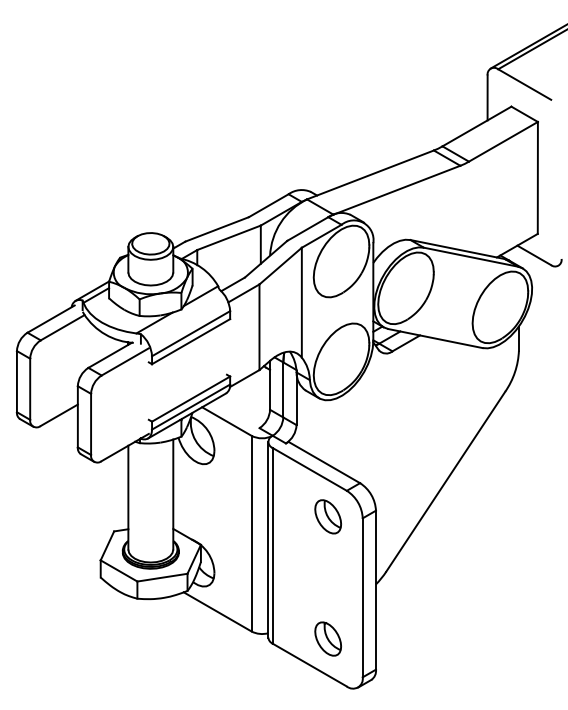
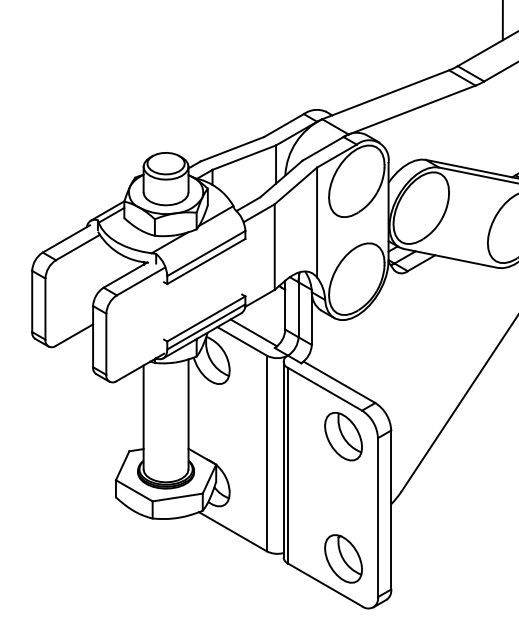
line: (238, 412) -> (253, 332), added
part: (327, 516) -> (342, 436), size x1.43
part: (327, 638) -> (342, 558), size x1.43

